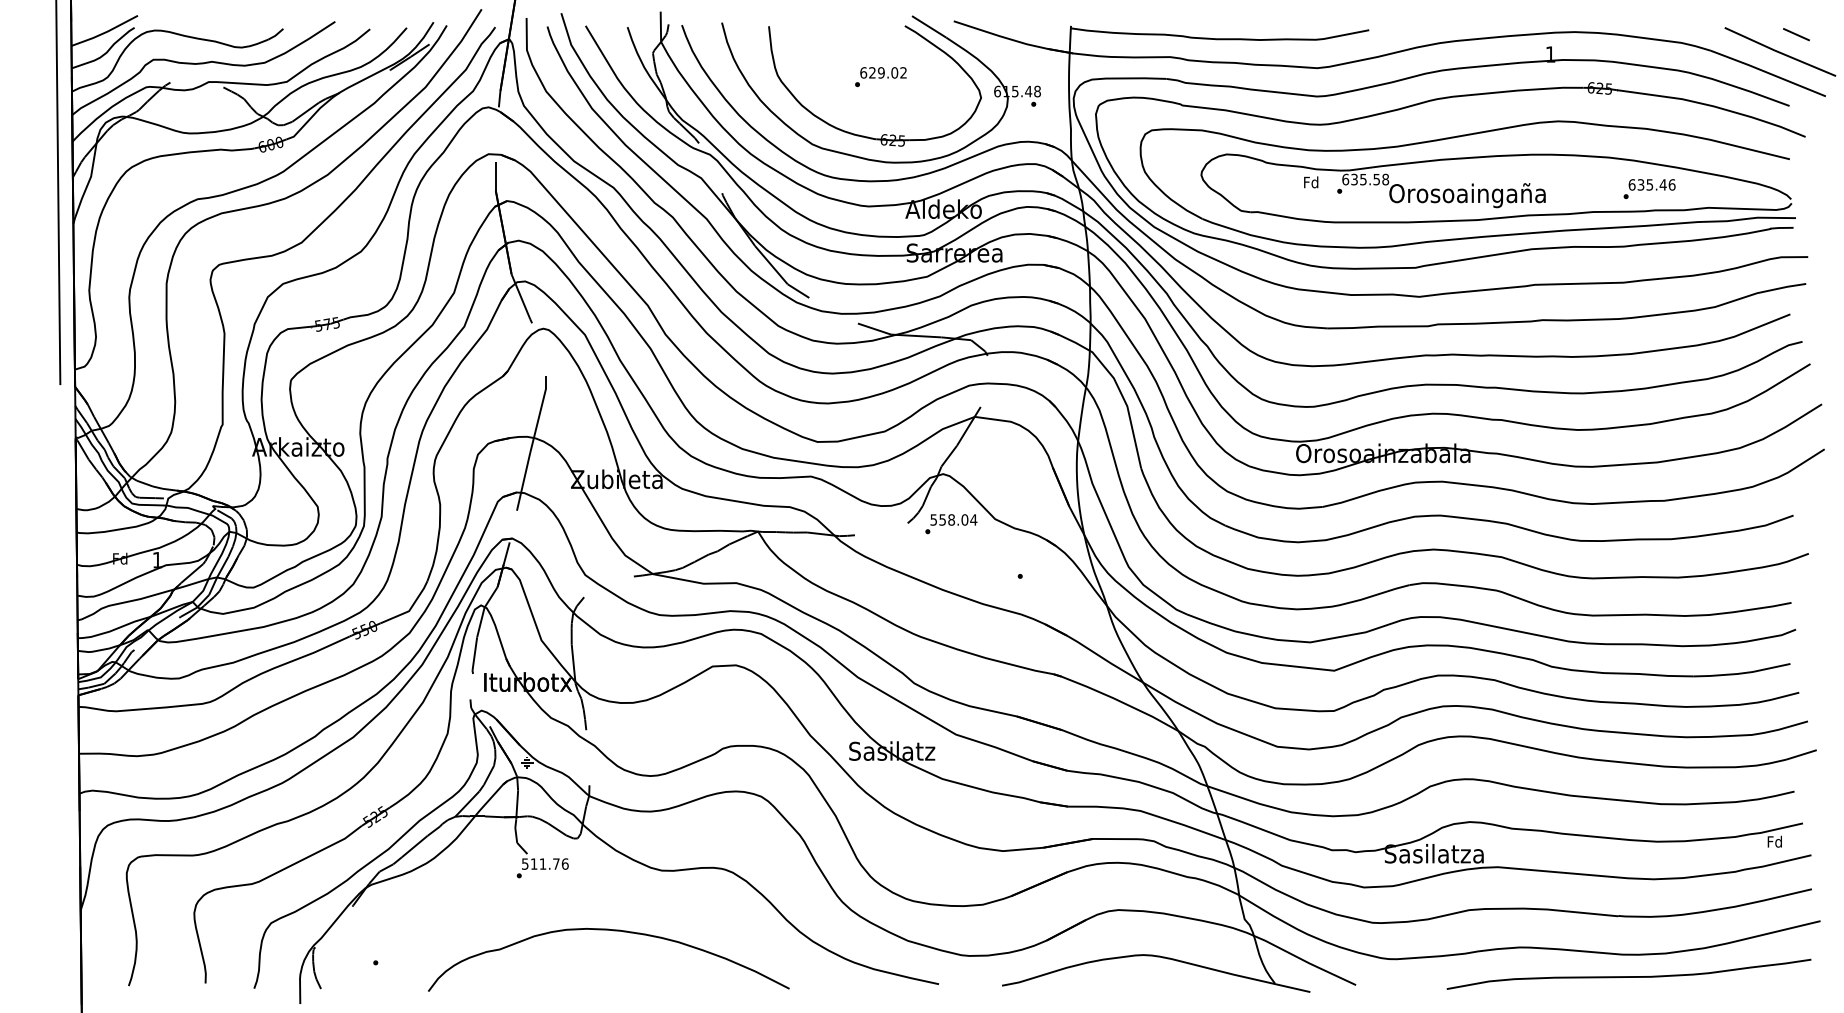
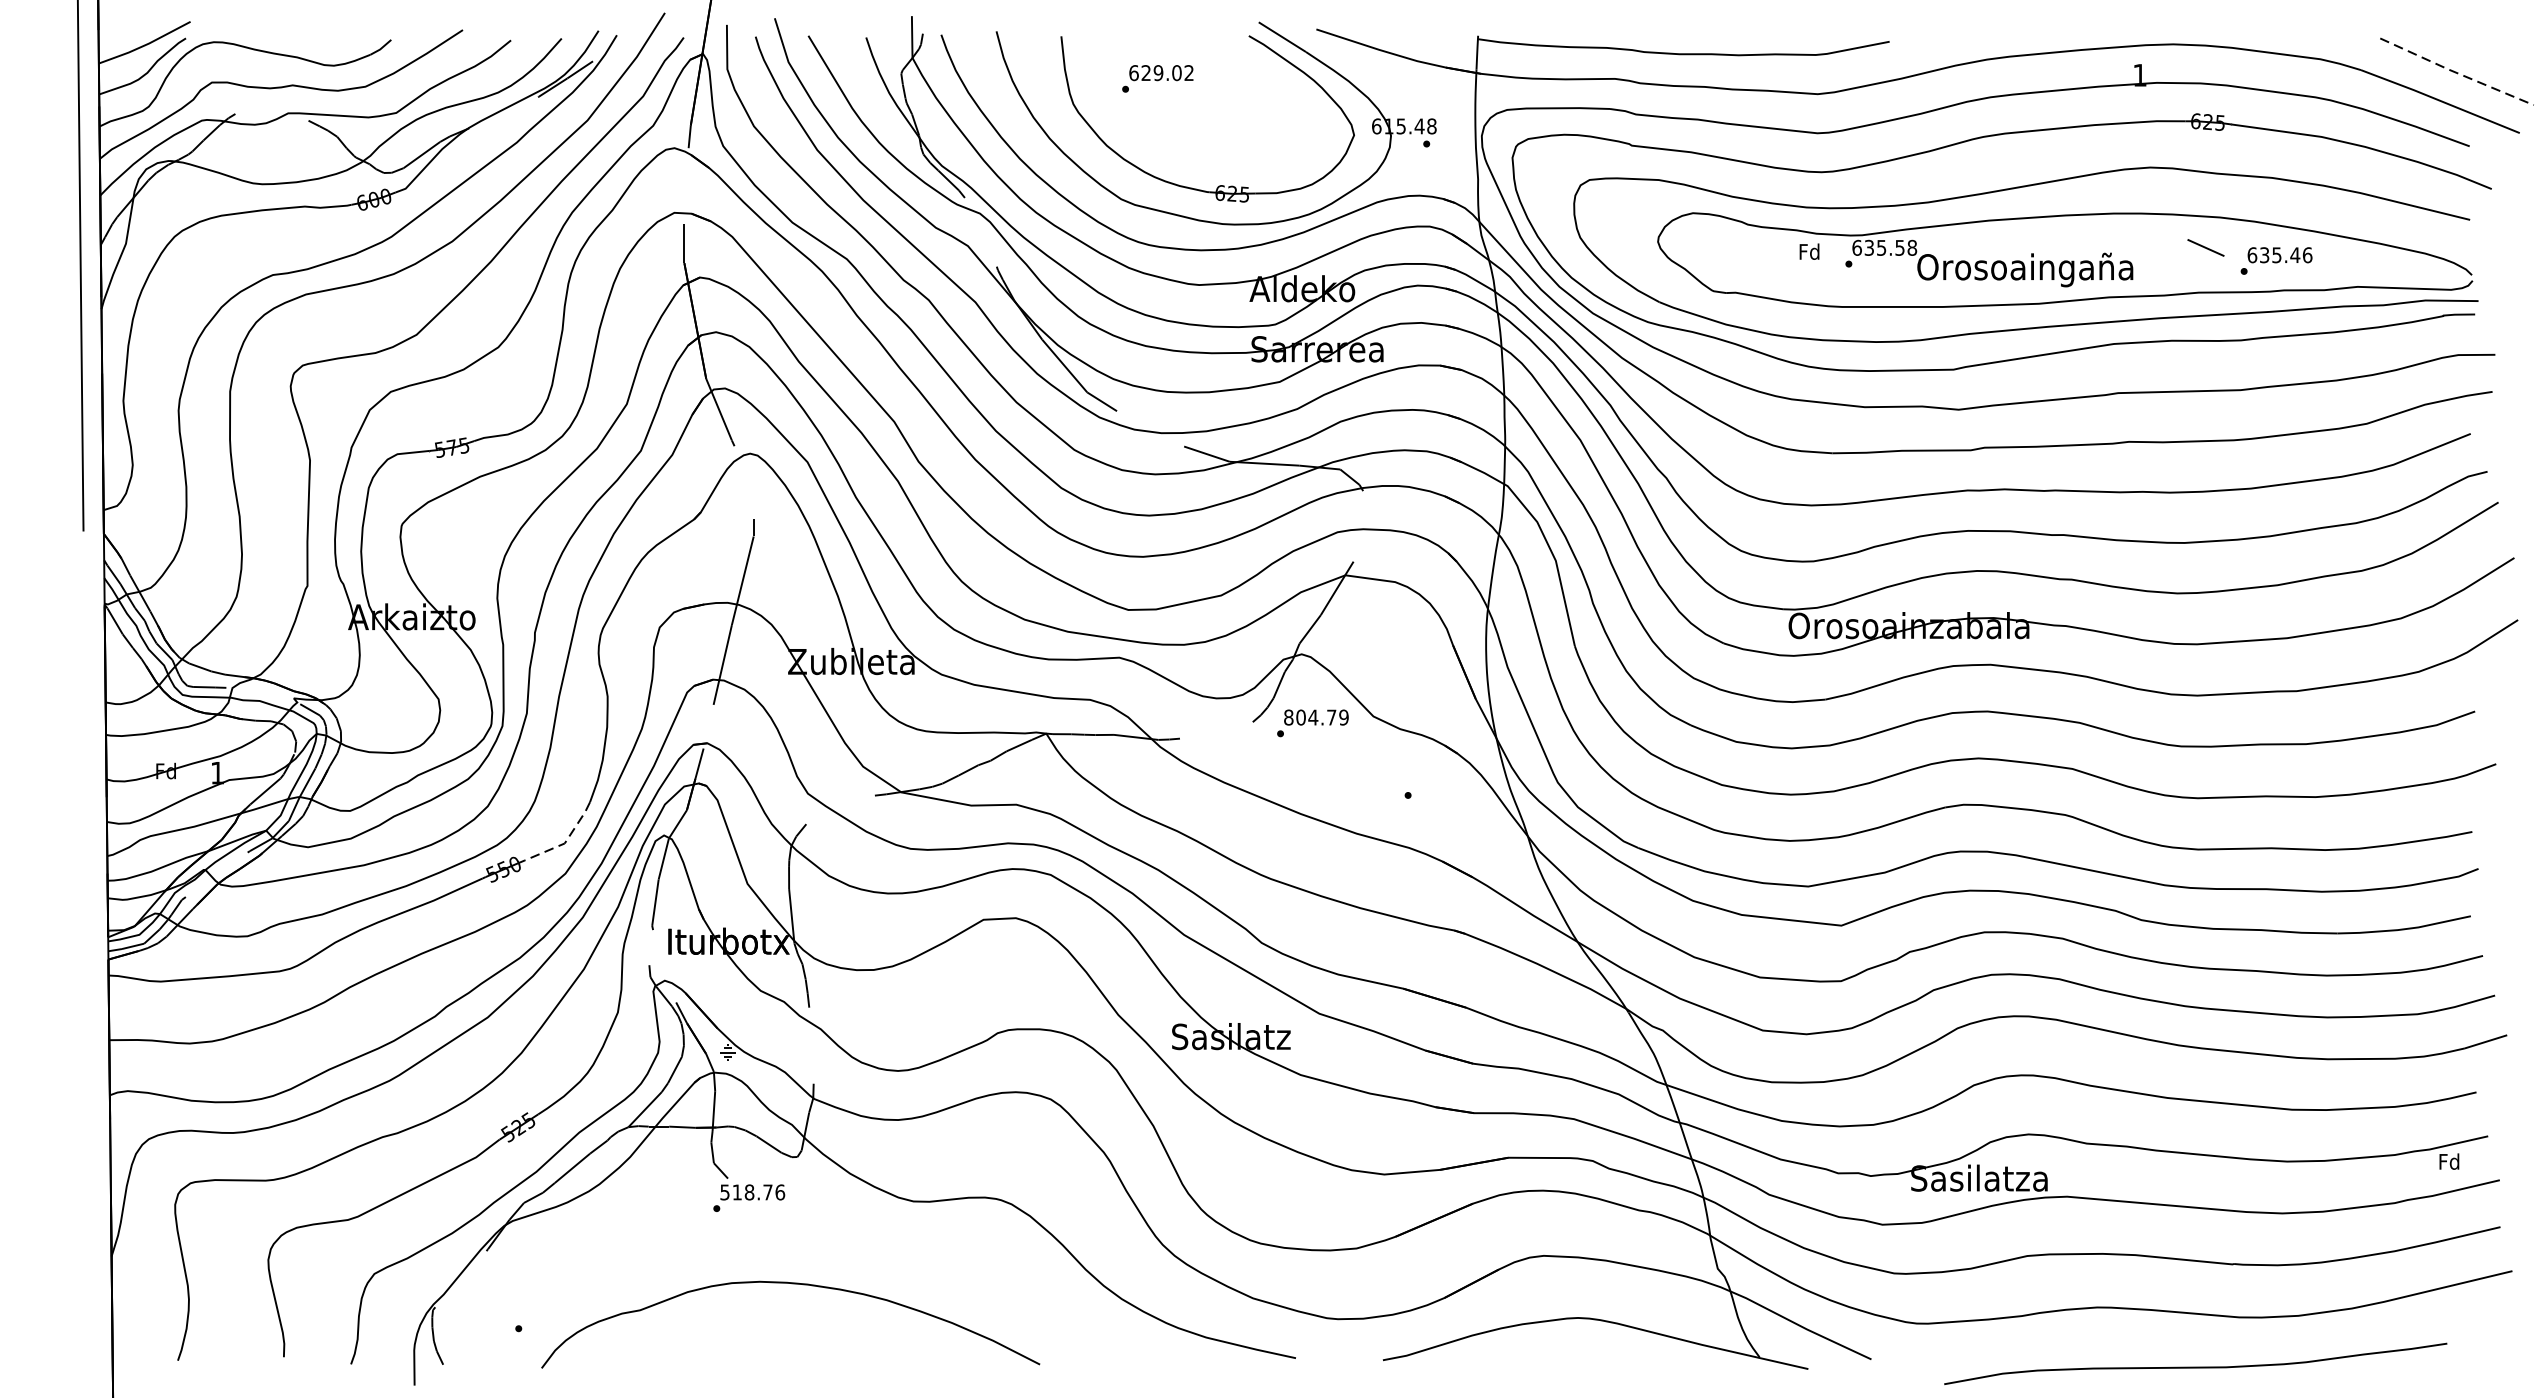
line: (1796, 34) -> (2206, 247), moved
line: (1780, 52) -> (2457, 72), solid -> dashed
text: (880, 77) -> (1157, 79), moved
text: (953, 519) -> (1315, 716), 558.04 -> 804.79
line: (410, 609) -> (566, 841), solid -> dashed
text: (542, 863) -> (748, 1191), 511.76 -> 518.76
curve: (613, 931) -> (797, 1285), moved
curve: (1628, 976) -> (2194, 1366), moved

